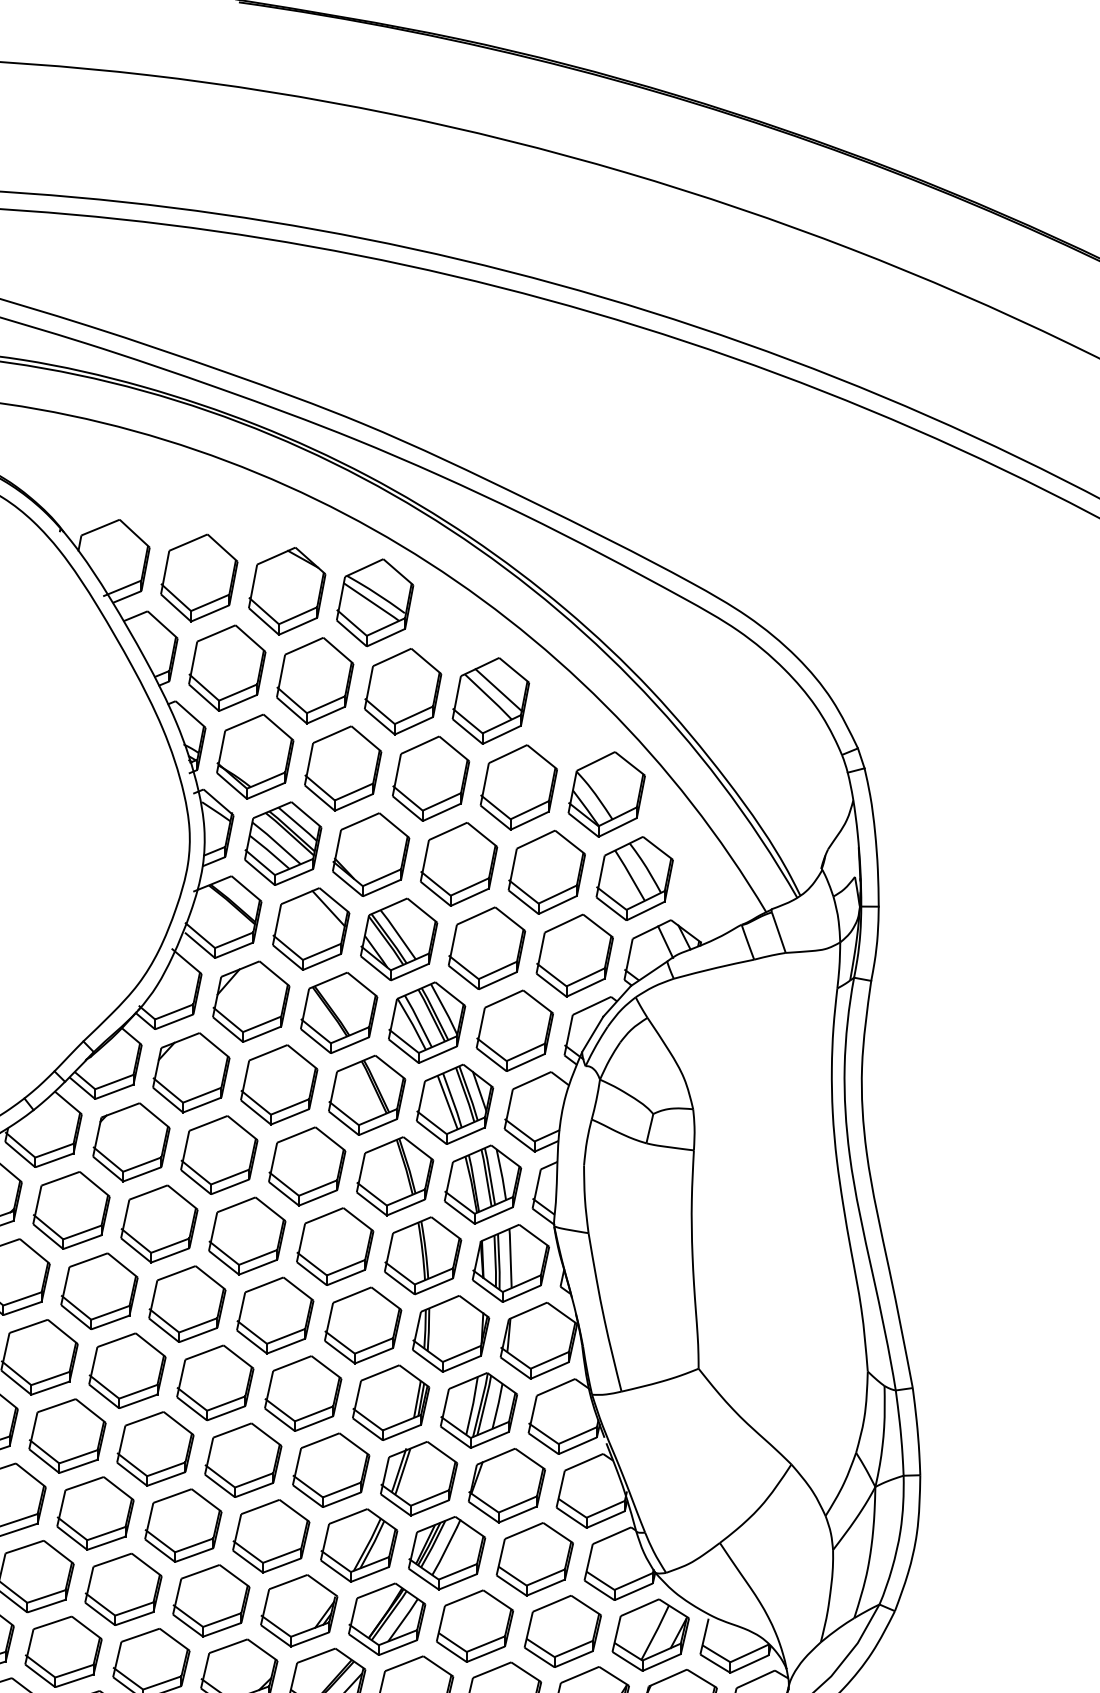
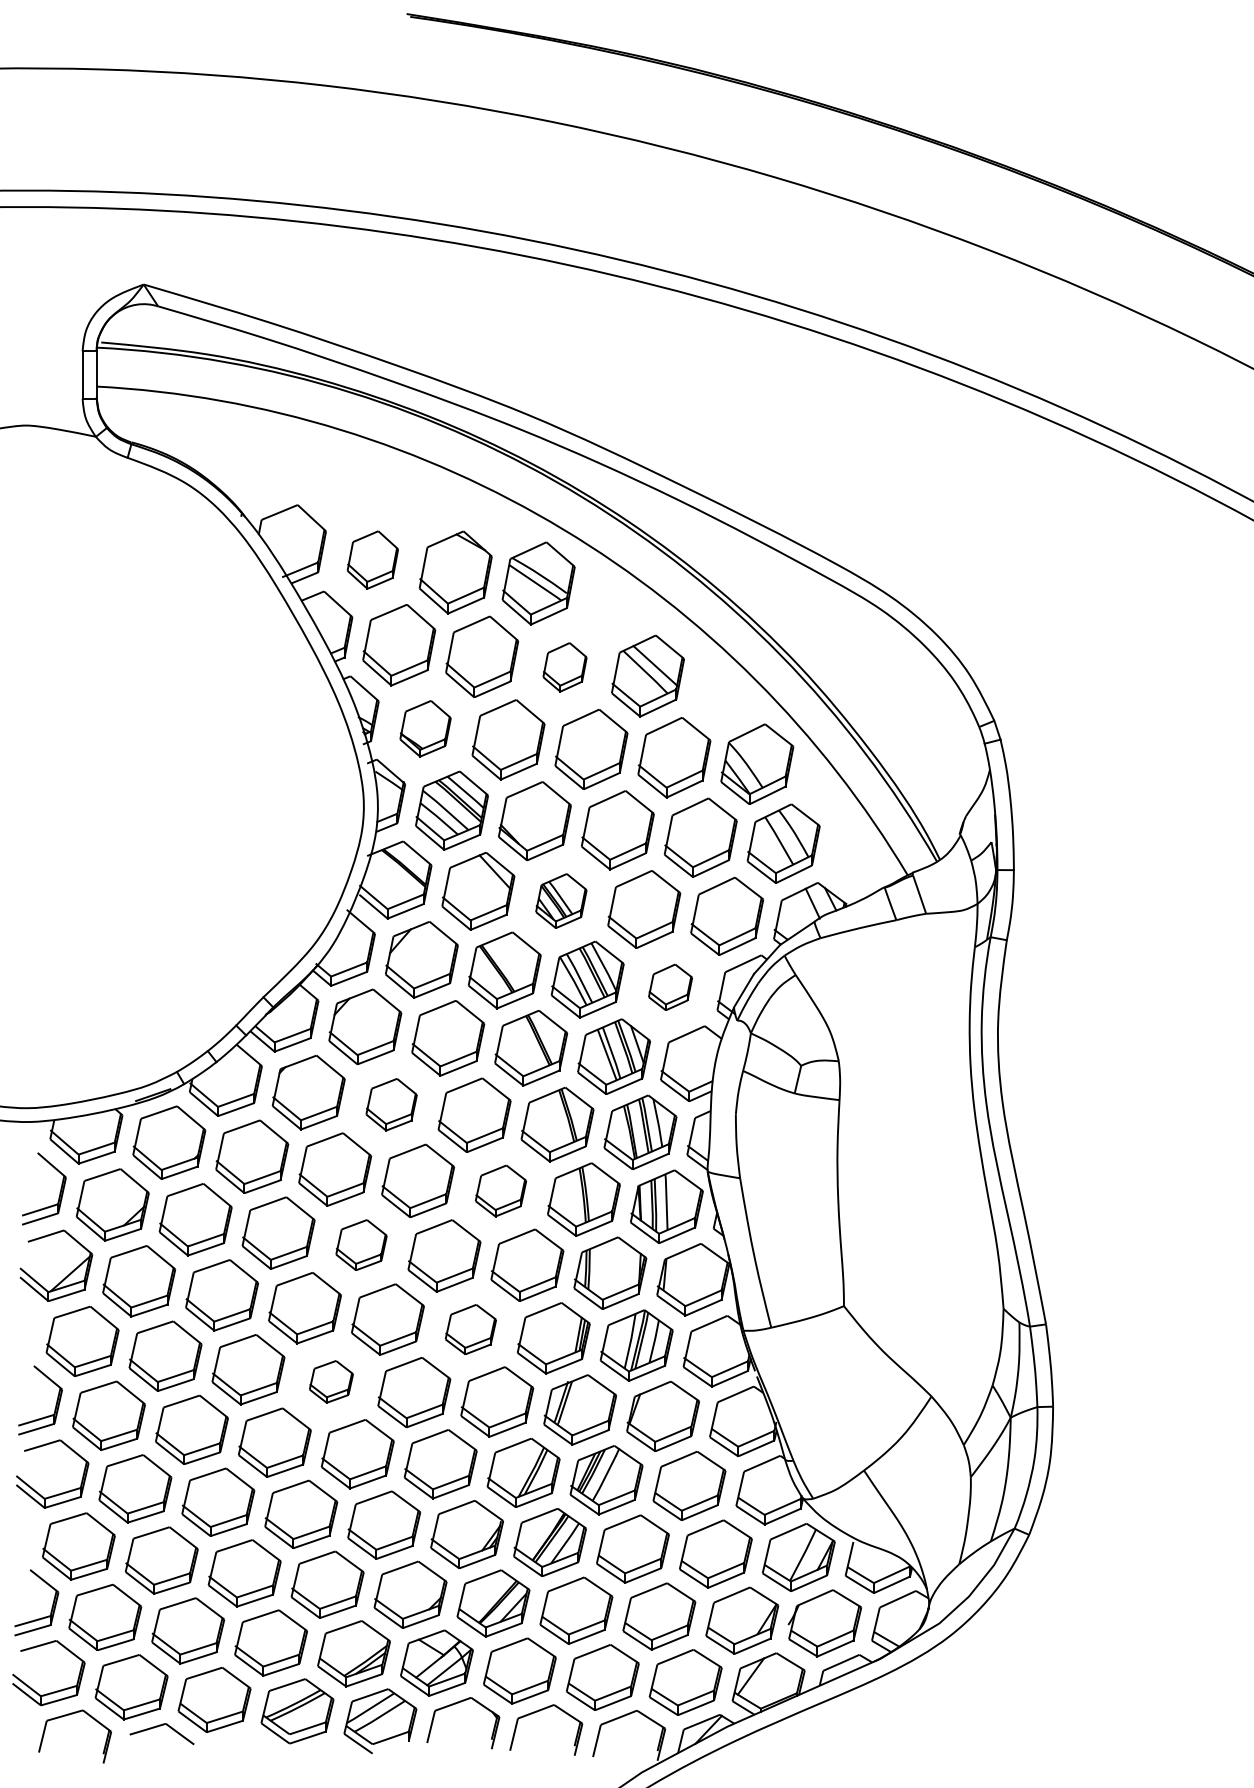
part: (198, 577) -> (372, 559), size x0.7
part: (402, 691) -> (564, 667), size x0.6
part: (255, 756) -> (425, 728), size x0.7
part: (399, 938) -> (561, 900), size x0.7
part: (514, 1031) -> (670, 987), size x0.6
part: (219, 1155) -> (391, 1104), size x0.7
part: (334, 1246) -> (500, 1190), size x0.7
part: (187, 1303) -> (361, 1244), size x0.7
part: (302, 1393) -> (470, 1329), size x0.7
part: (155, 1448) -> (331, 1381), size x0.6

